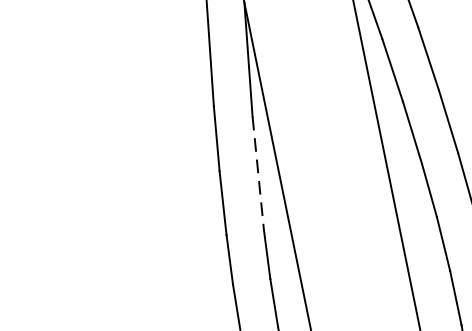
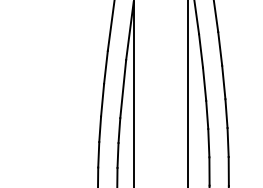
line: (258, 174) -> (123, 89), dashed -> solid

